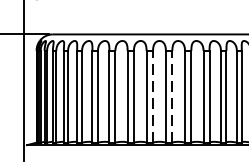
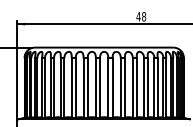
line: (153, 97) -> (100, 88), dashed -> solid
line: (172, 97) -> (112, 88), dashed -> solid

